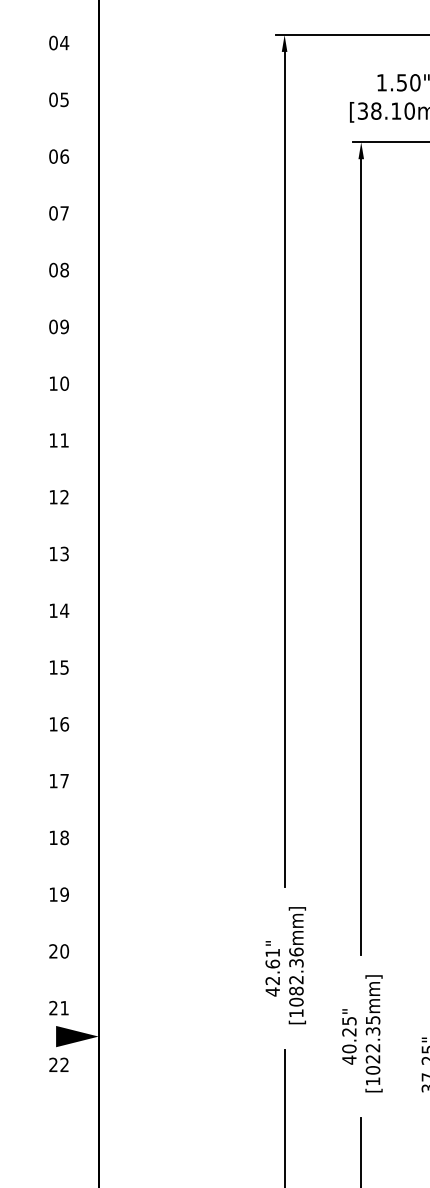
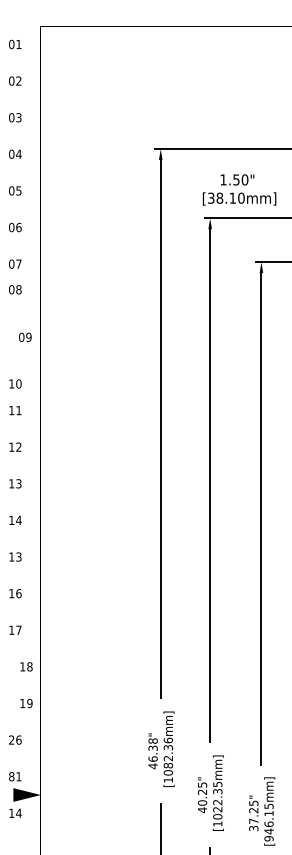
text: (59, 269) -> (15, 289), moved
text: (59, 325) -> (25, 336), moved
text: (59, 382) -> (15, 383), moved
text: (64, 666) -> (18, 556), 15 -> 13
text: (59, 837) -> (26, 666), moved
text: (59, 894) -> (26, 703), moved
text: (64, 950) -> (18, 739), 20 -> 26
text: (271, 965) -> (152, 749), 42.61" -> 46.38"
text: (53, 1007) -> (11, 776), 21 -> 81
text: (59, 1063) -> (15, 812), 22 -> 14

